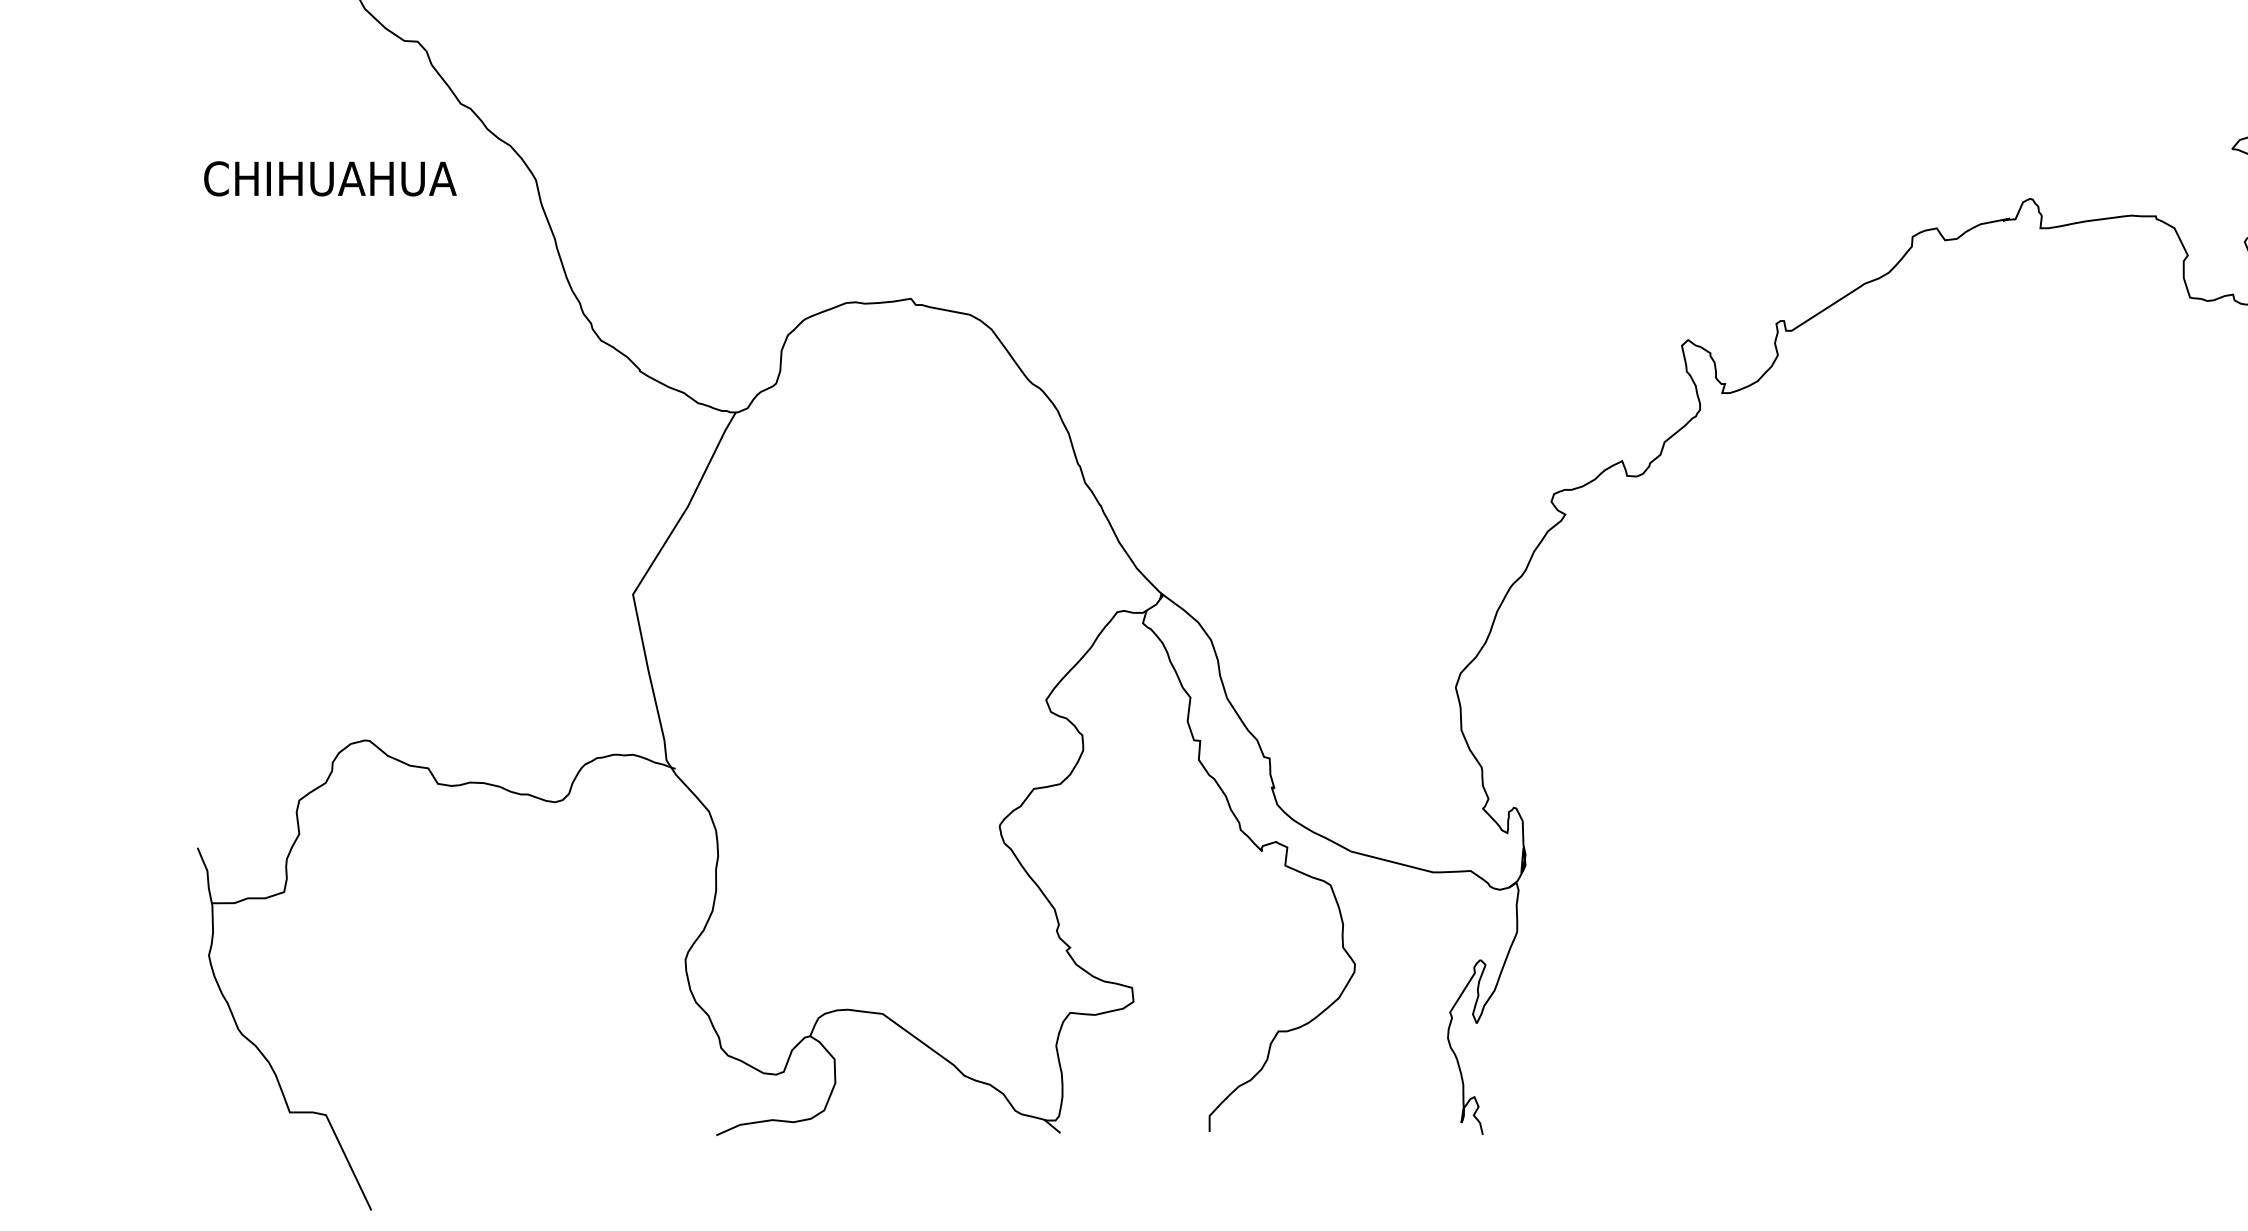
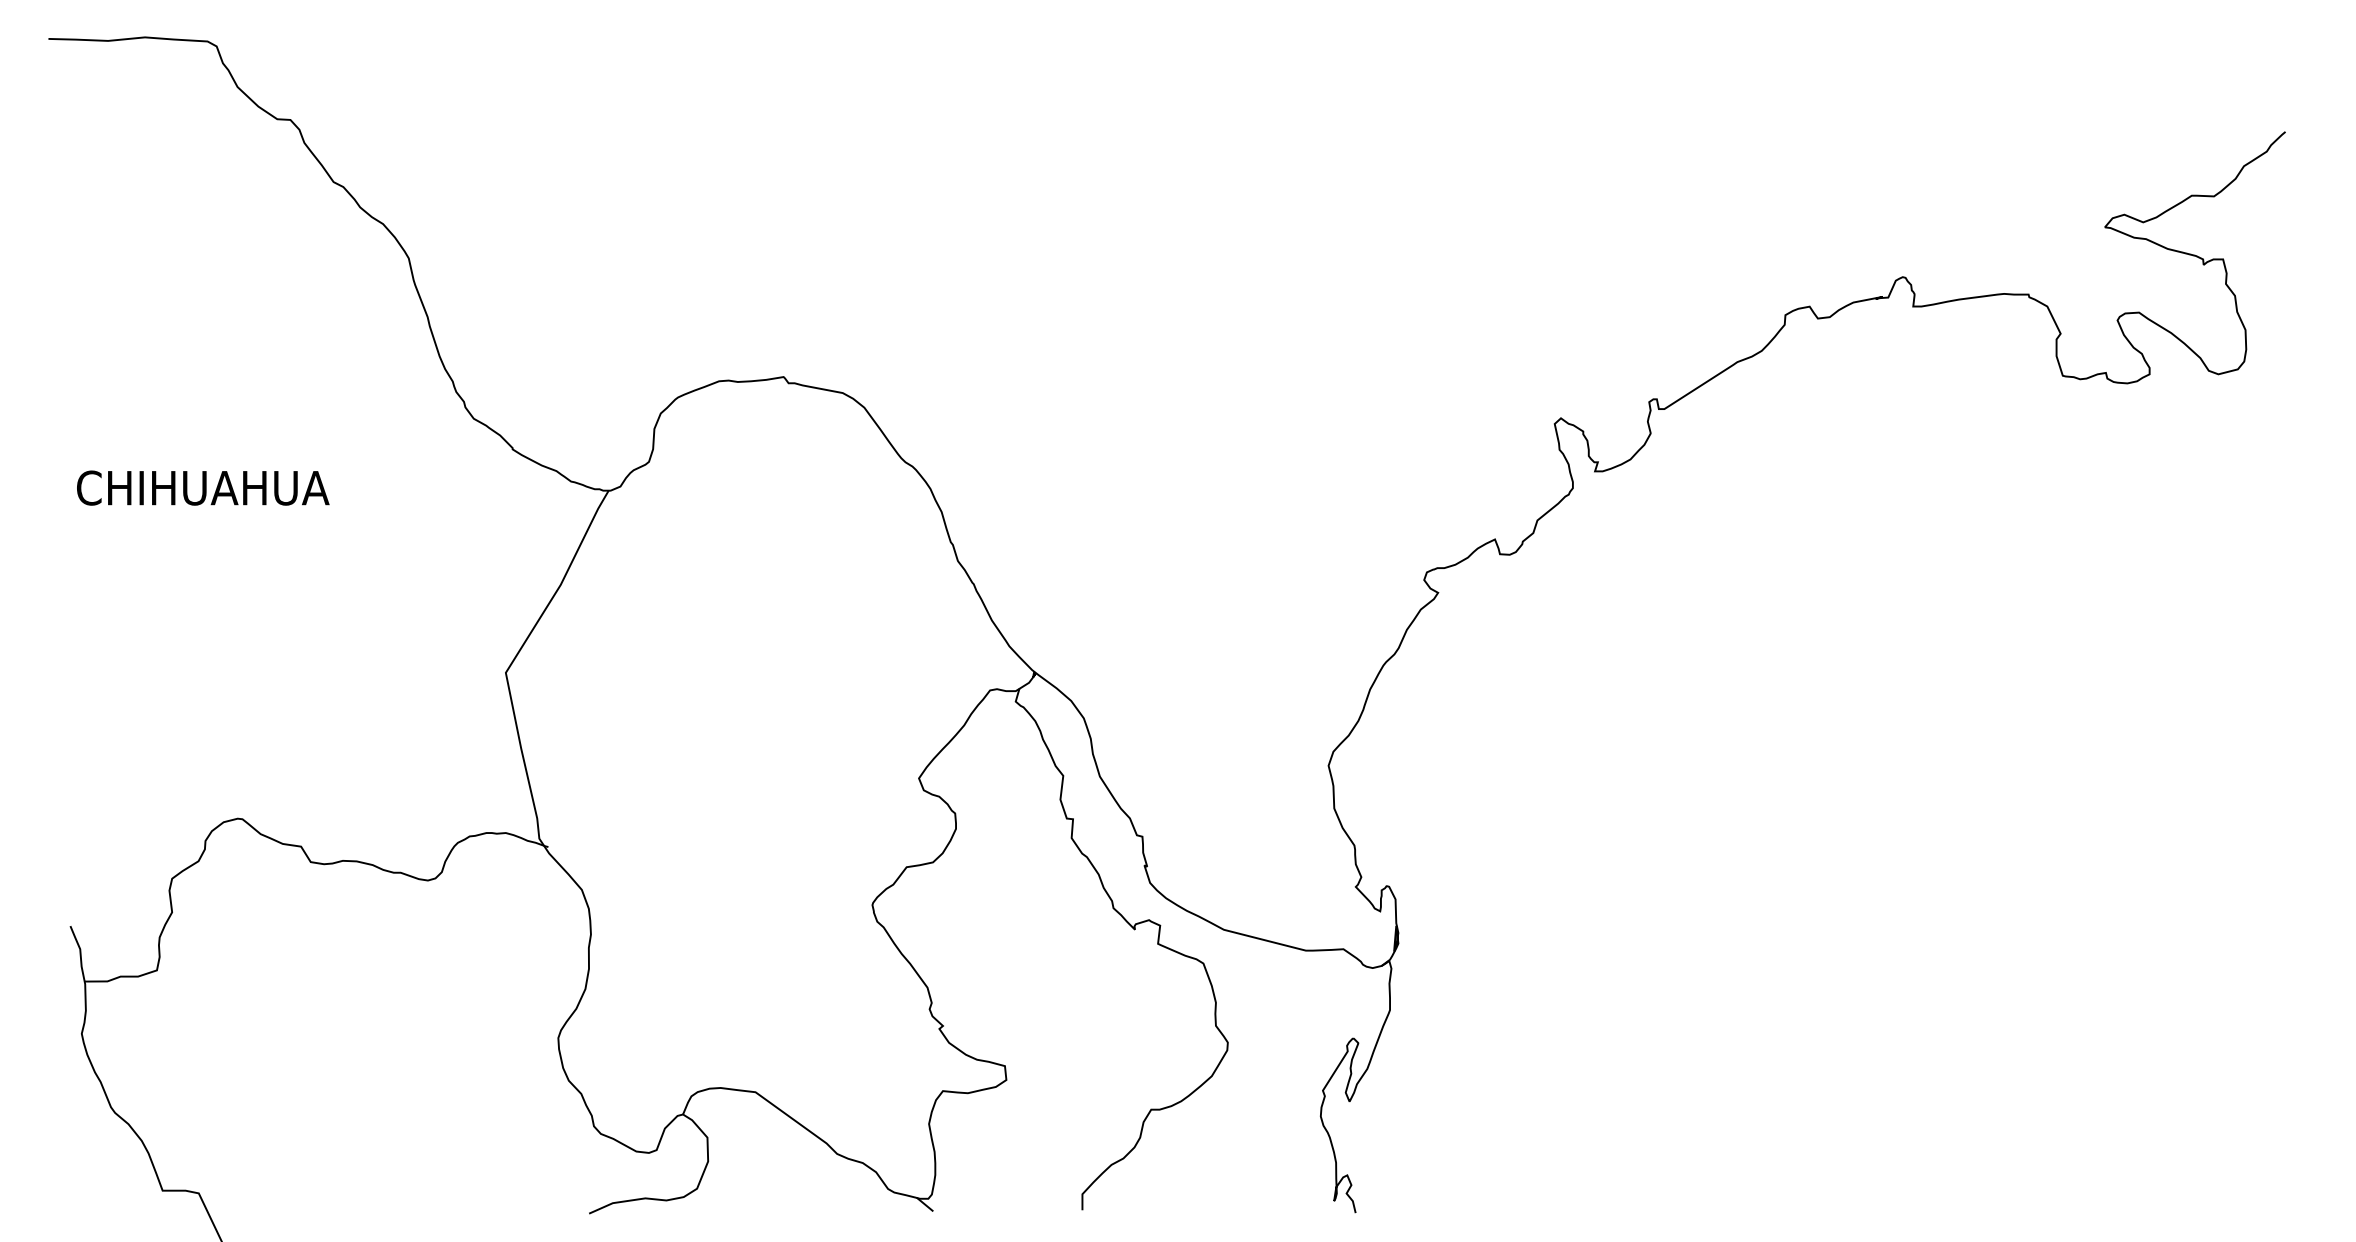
text: (330, 178) -> (203, 487), moved

